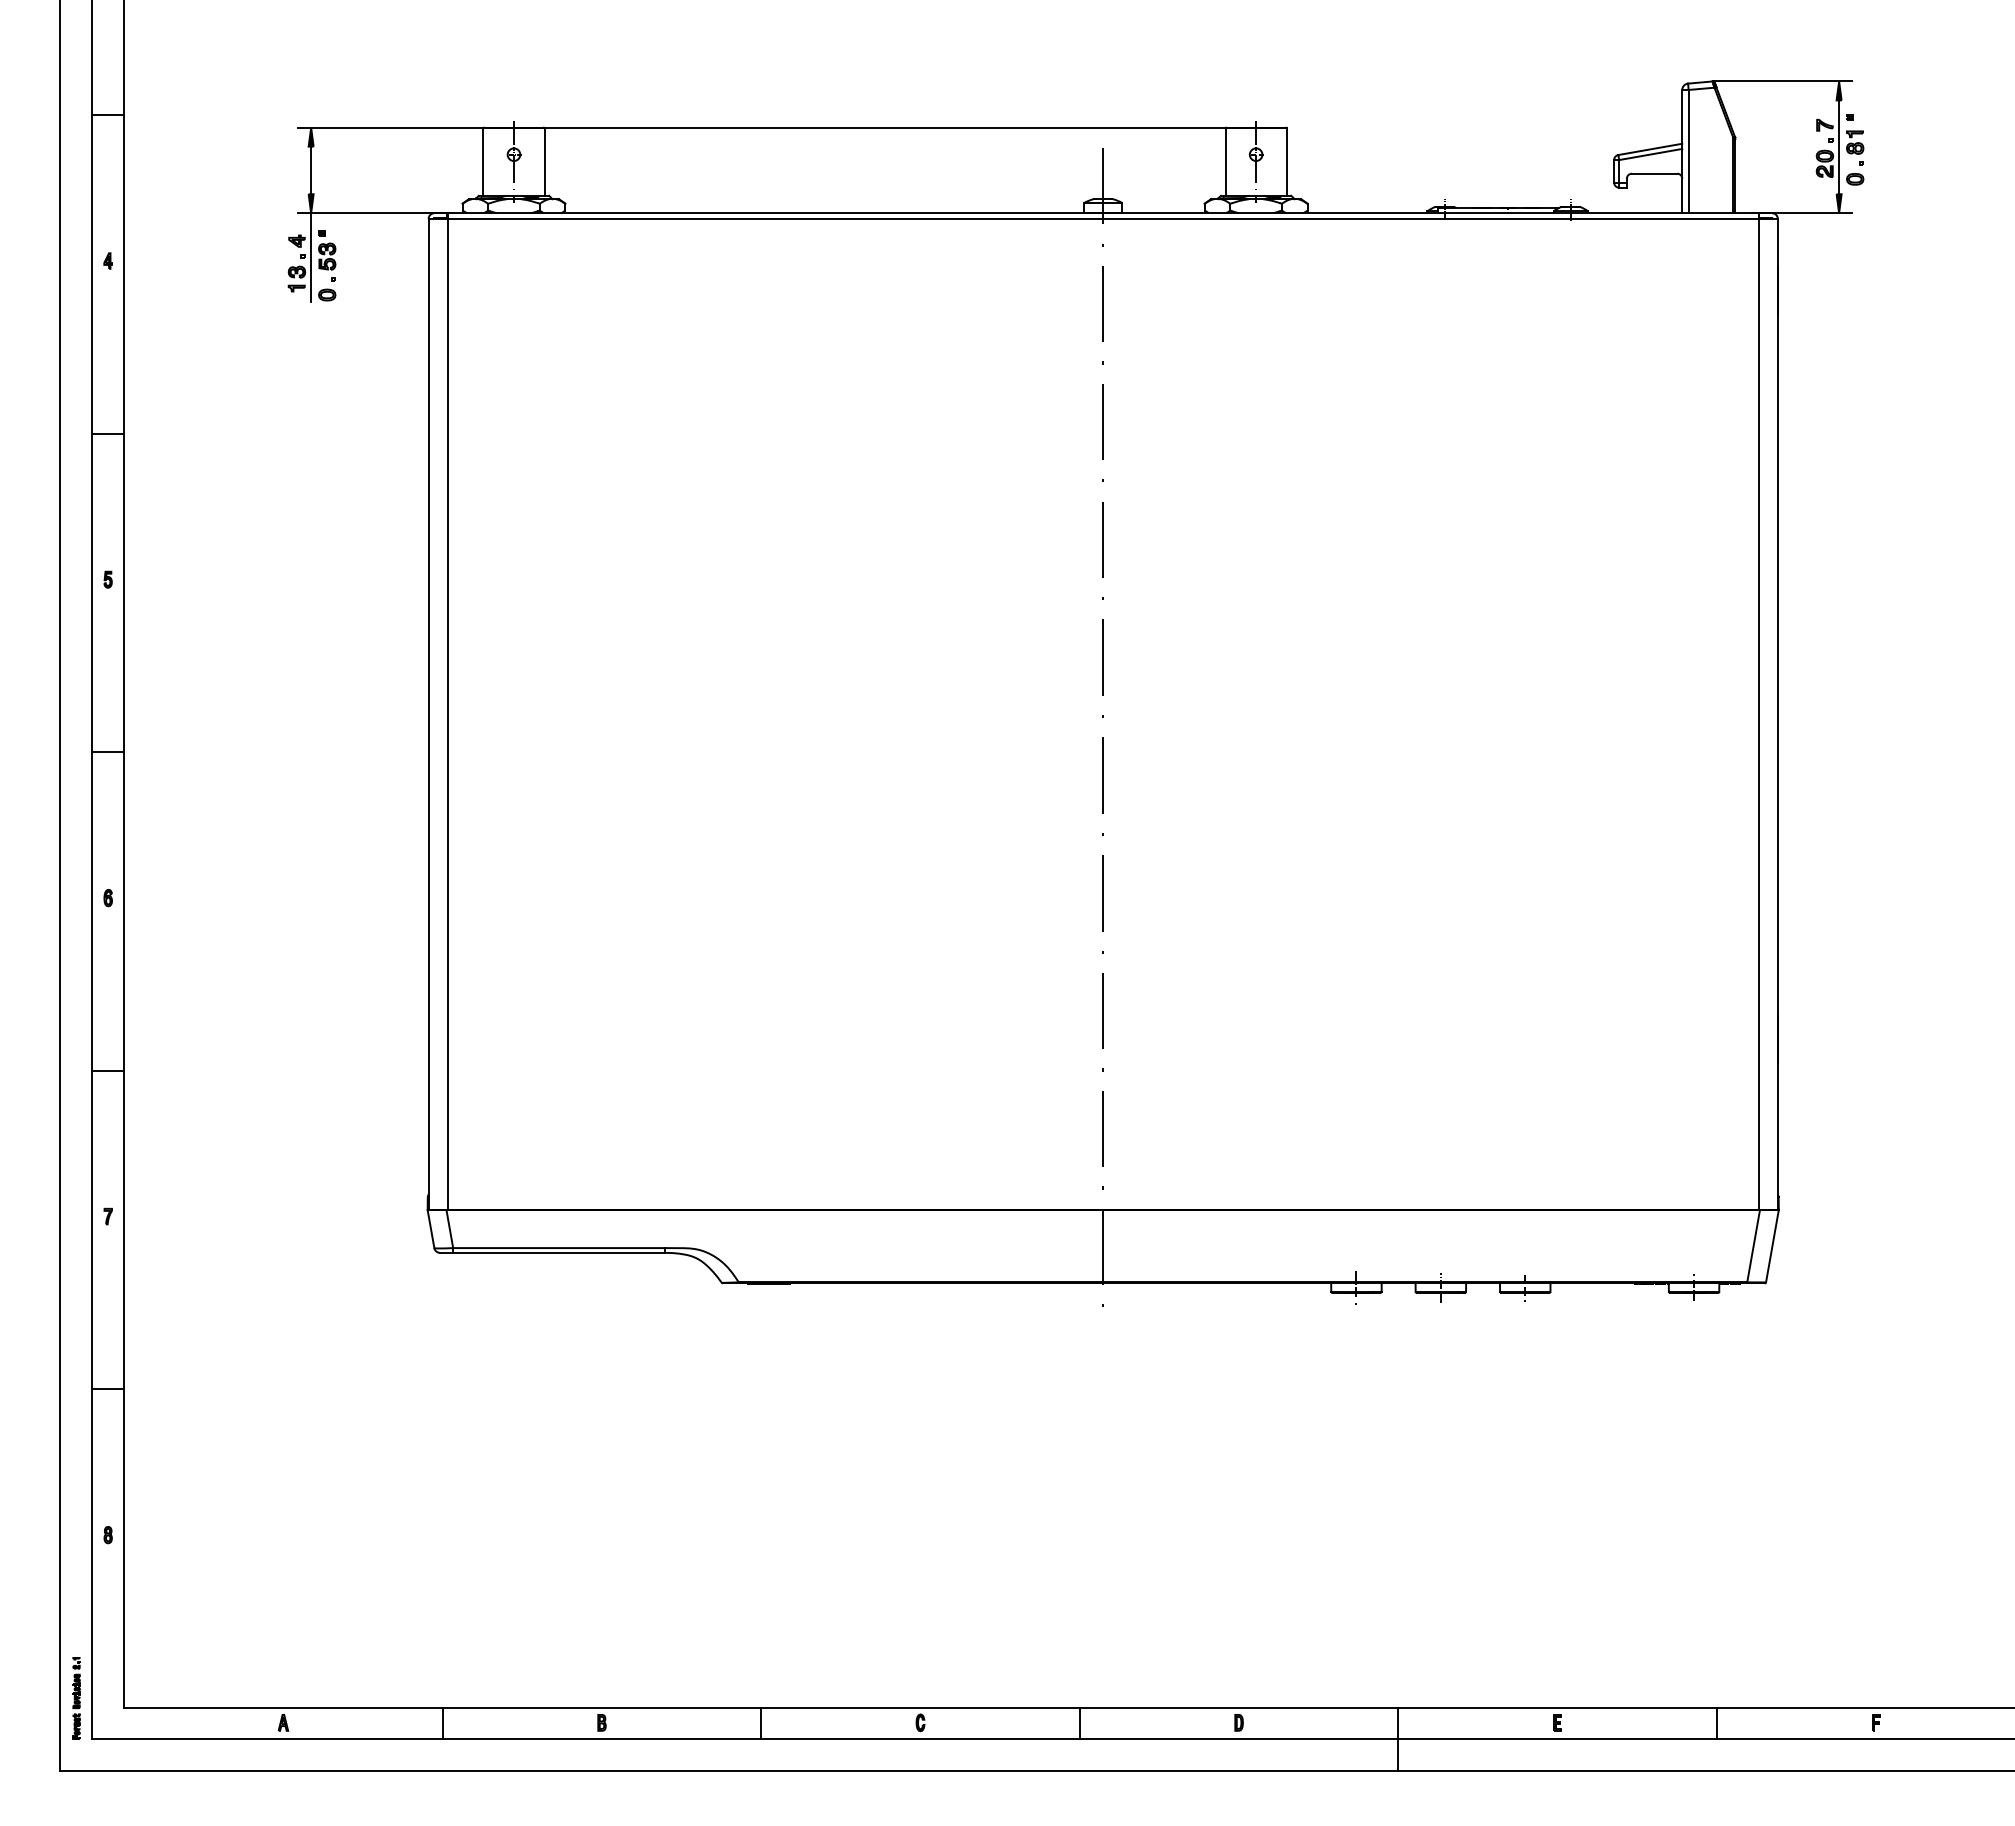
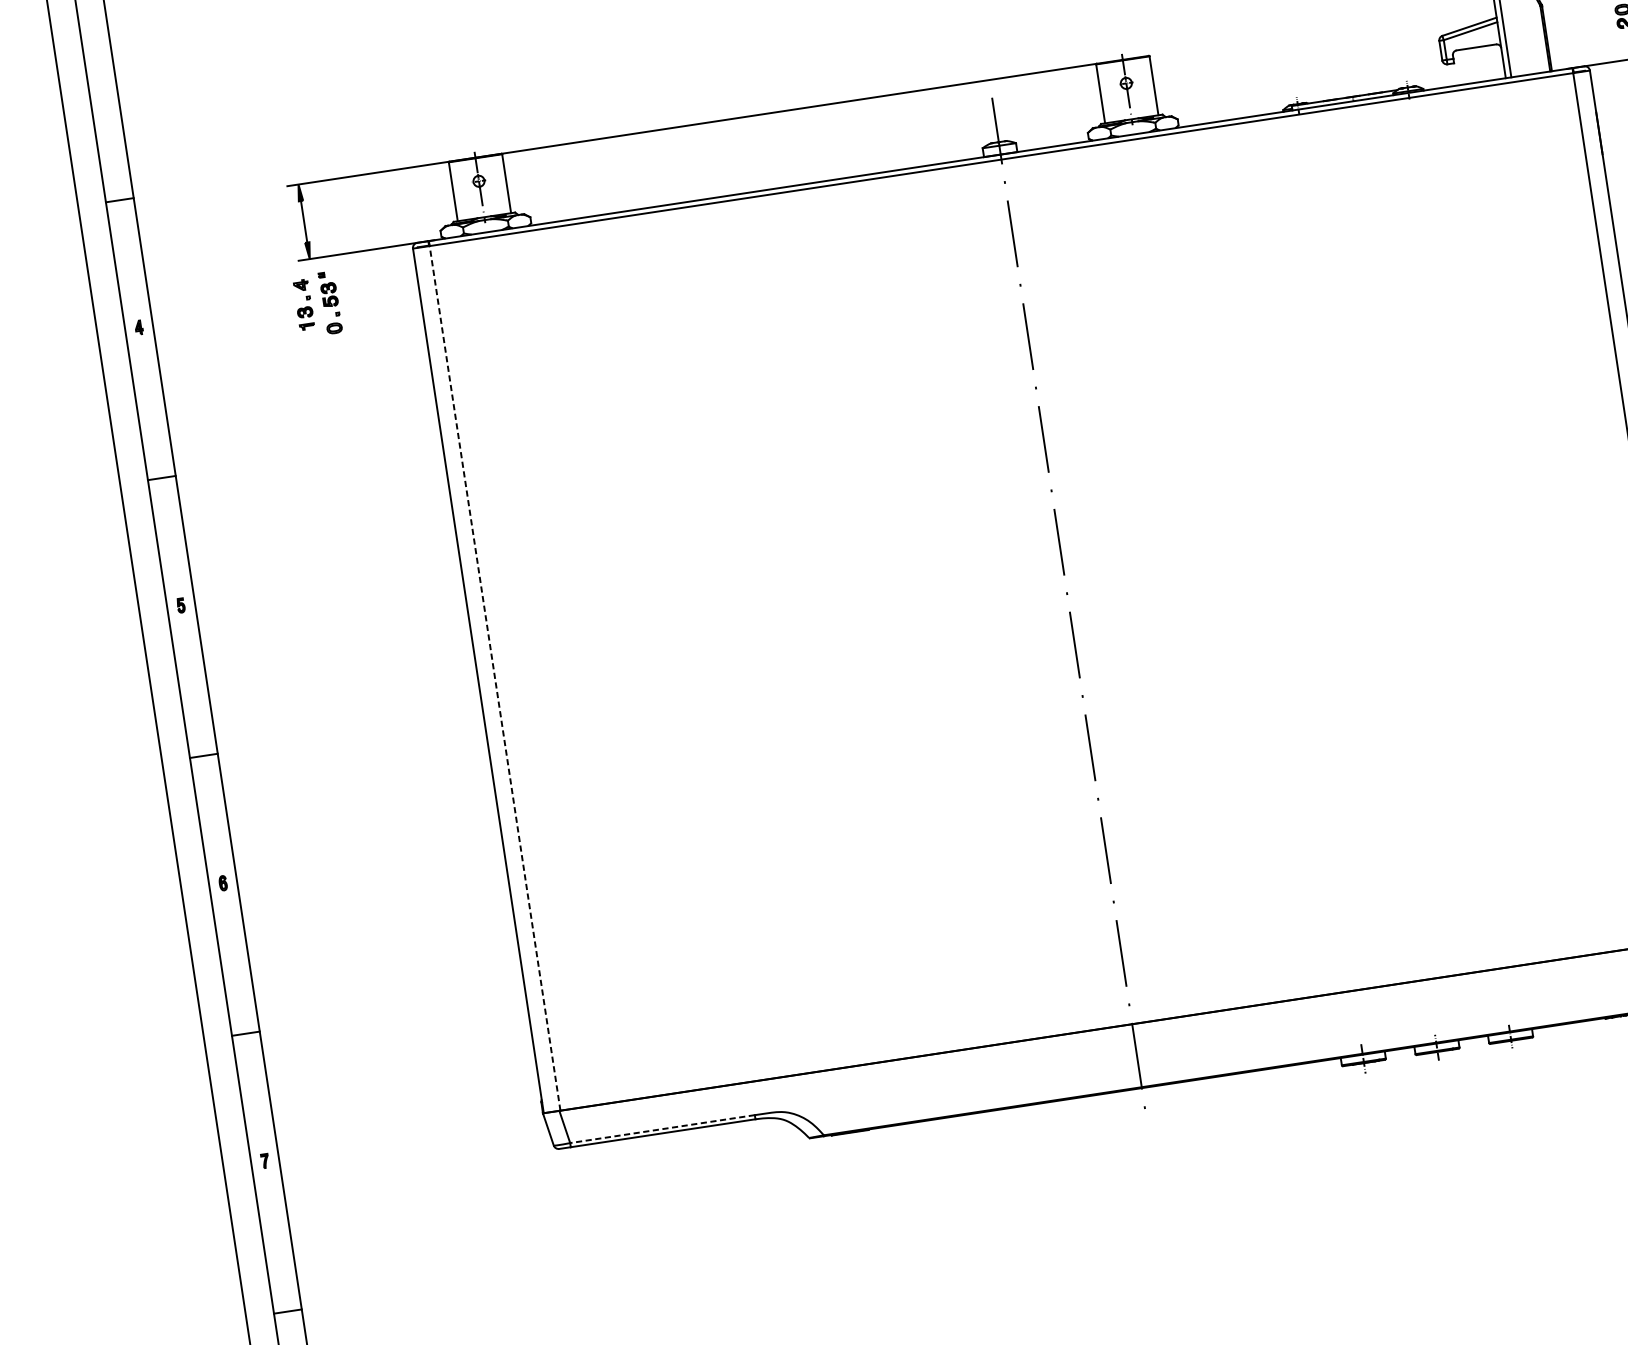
line: (311, 257) -> (315, 297), removed
line: (447, 714) -> (494, 678), solid -> dashed
line: (559, 1248) -> (663, 1129), solid -> dashed

